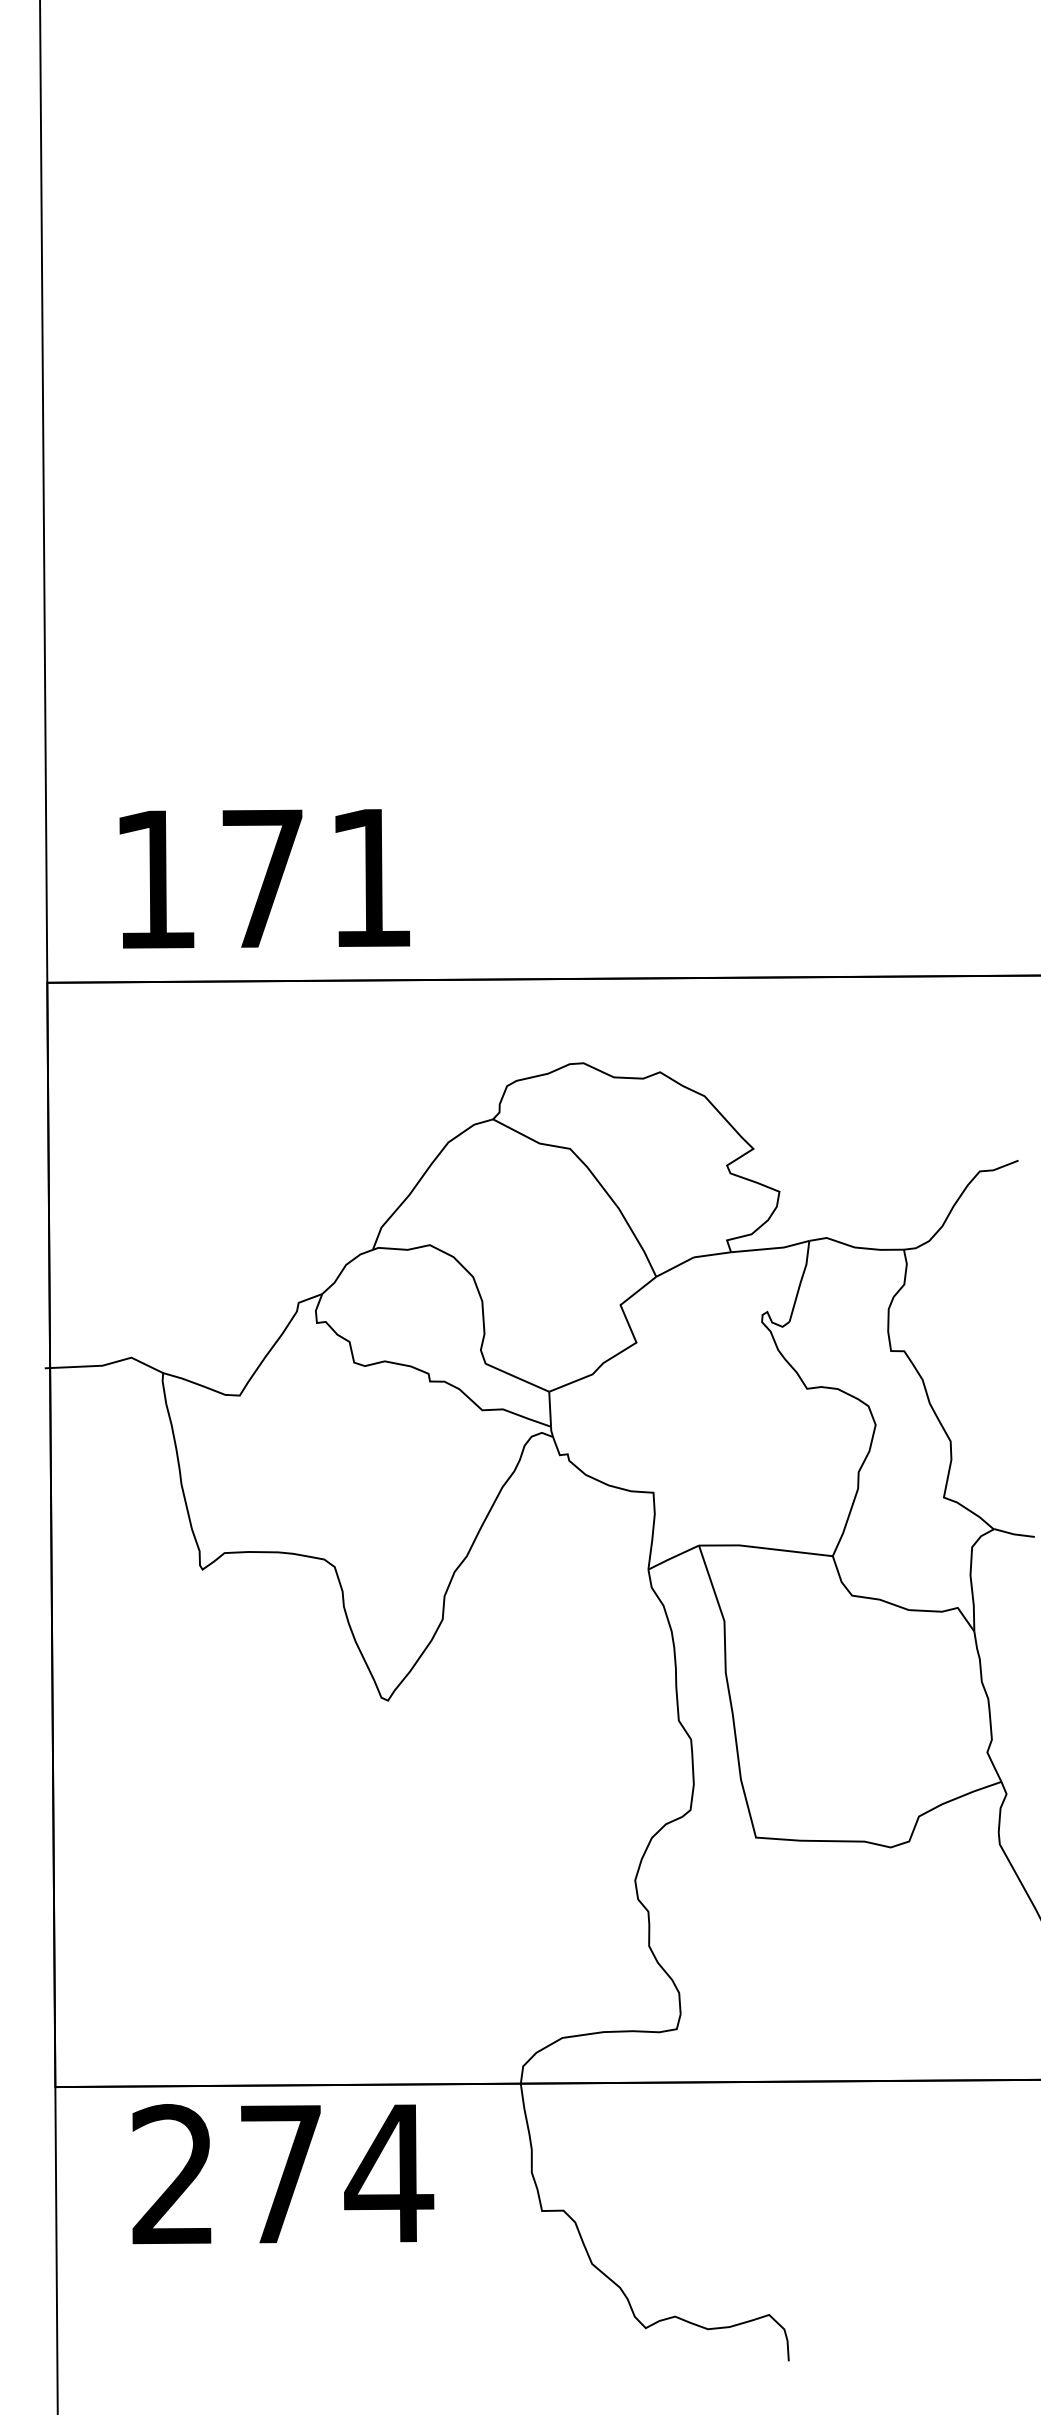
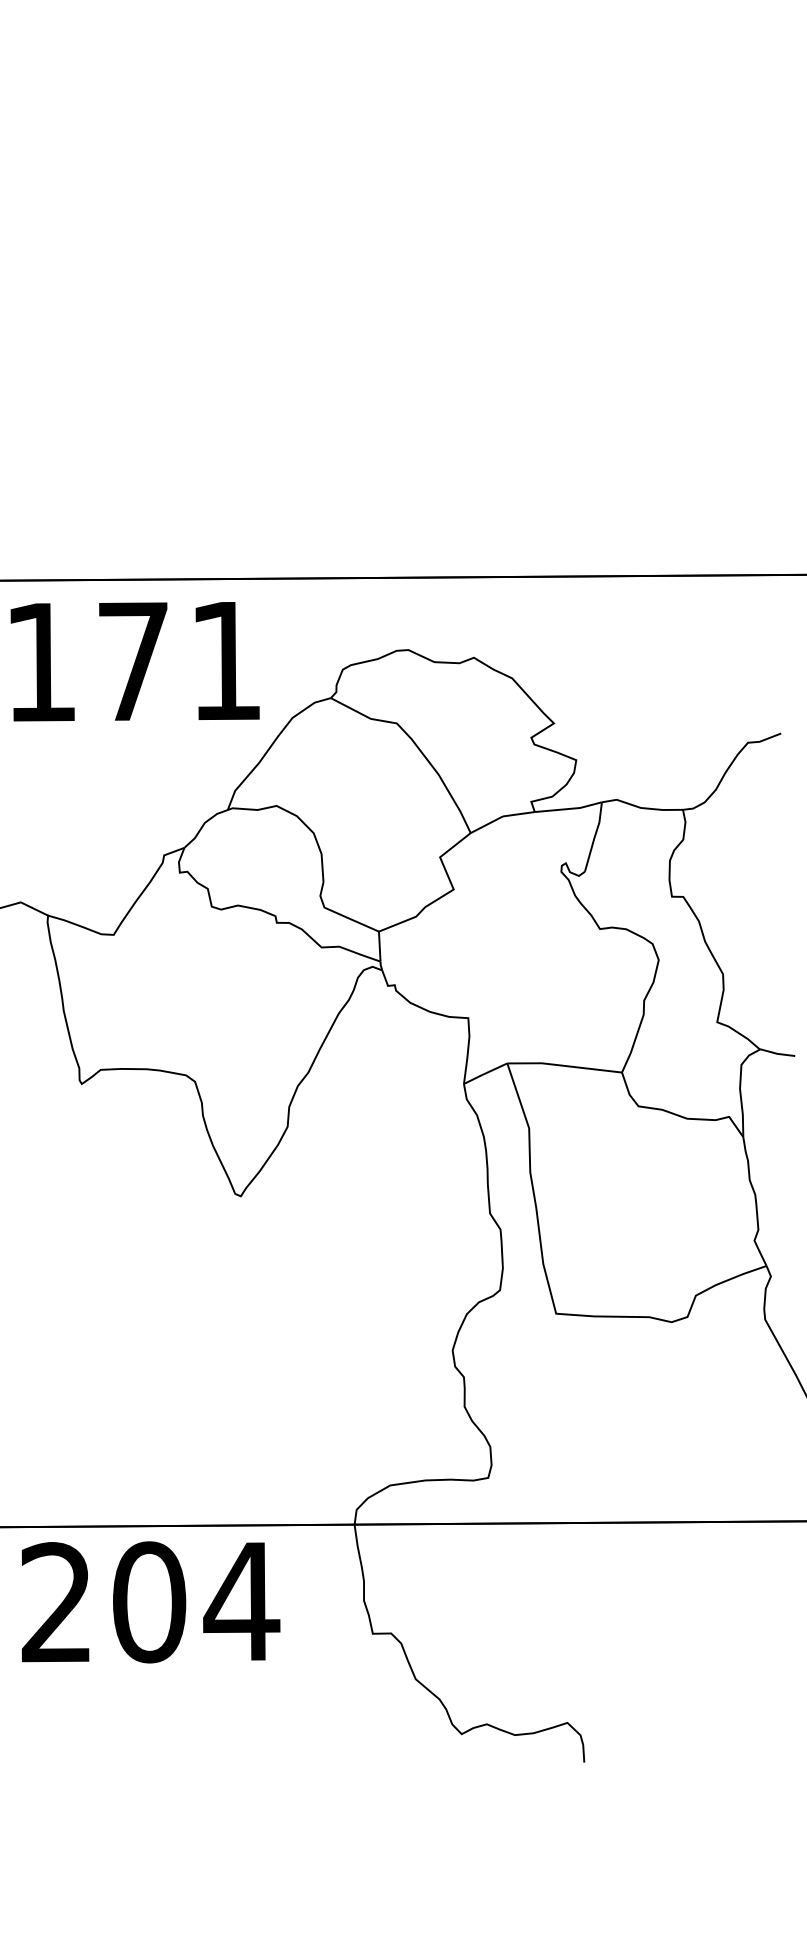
text: (264, 878) -> (134, 661), moved
text: (281, 2174) -> (149, 1602), 274 -> 204

